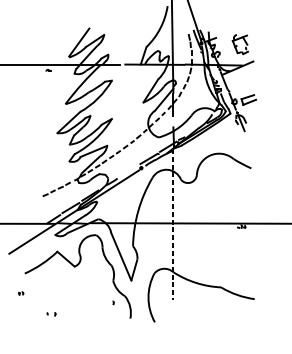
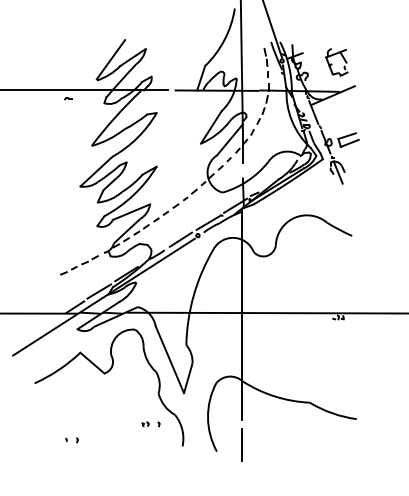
line: (128, 170) -> (180, 239), added
line: (173, 224) -> (242, 314), dashed -> solid
part: (21, 293) -> (145, 424), moved
line: (173, 317) -> (242, 444), added

